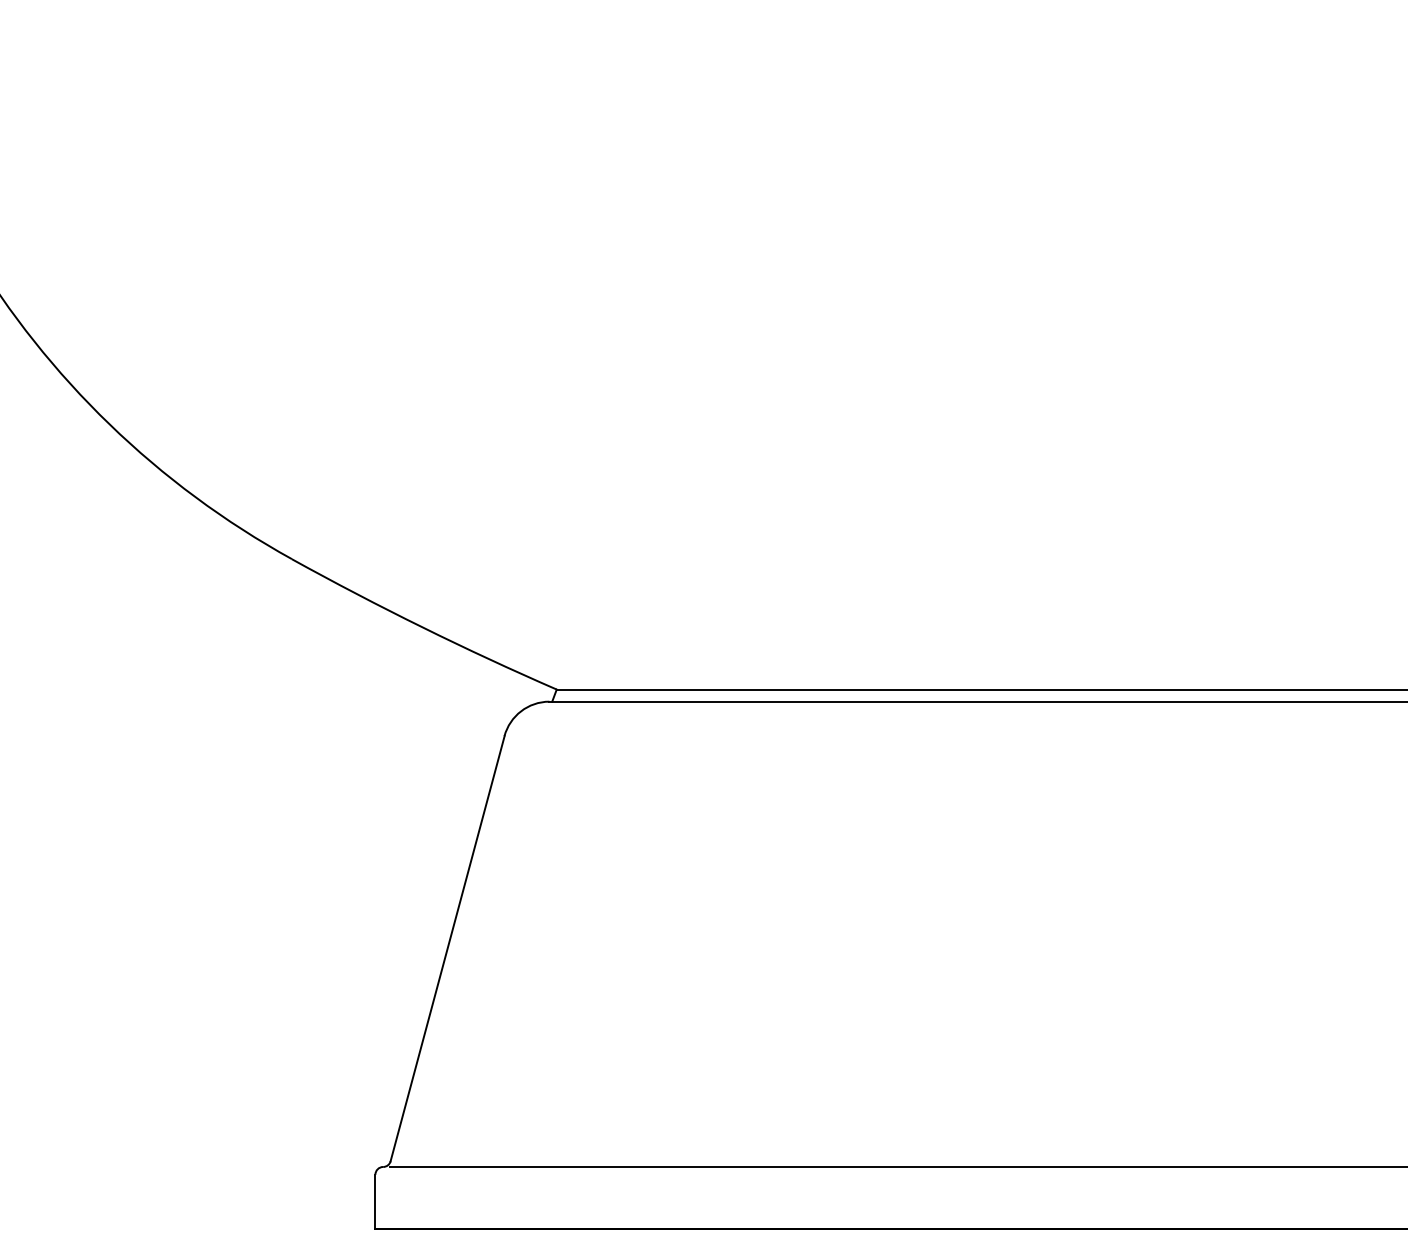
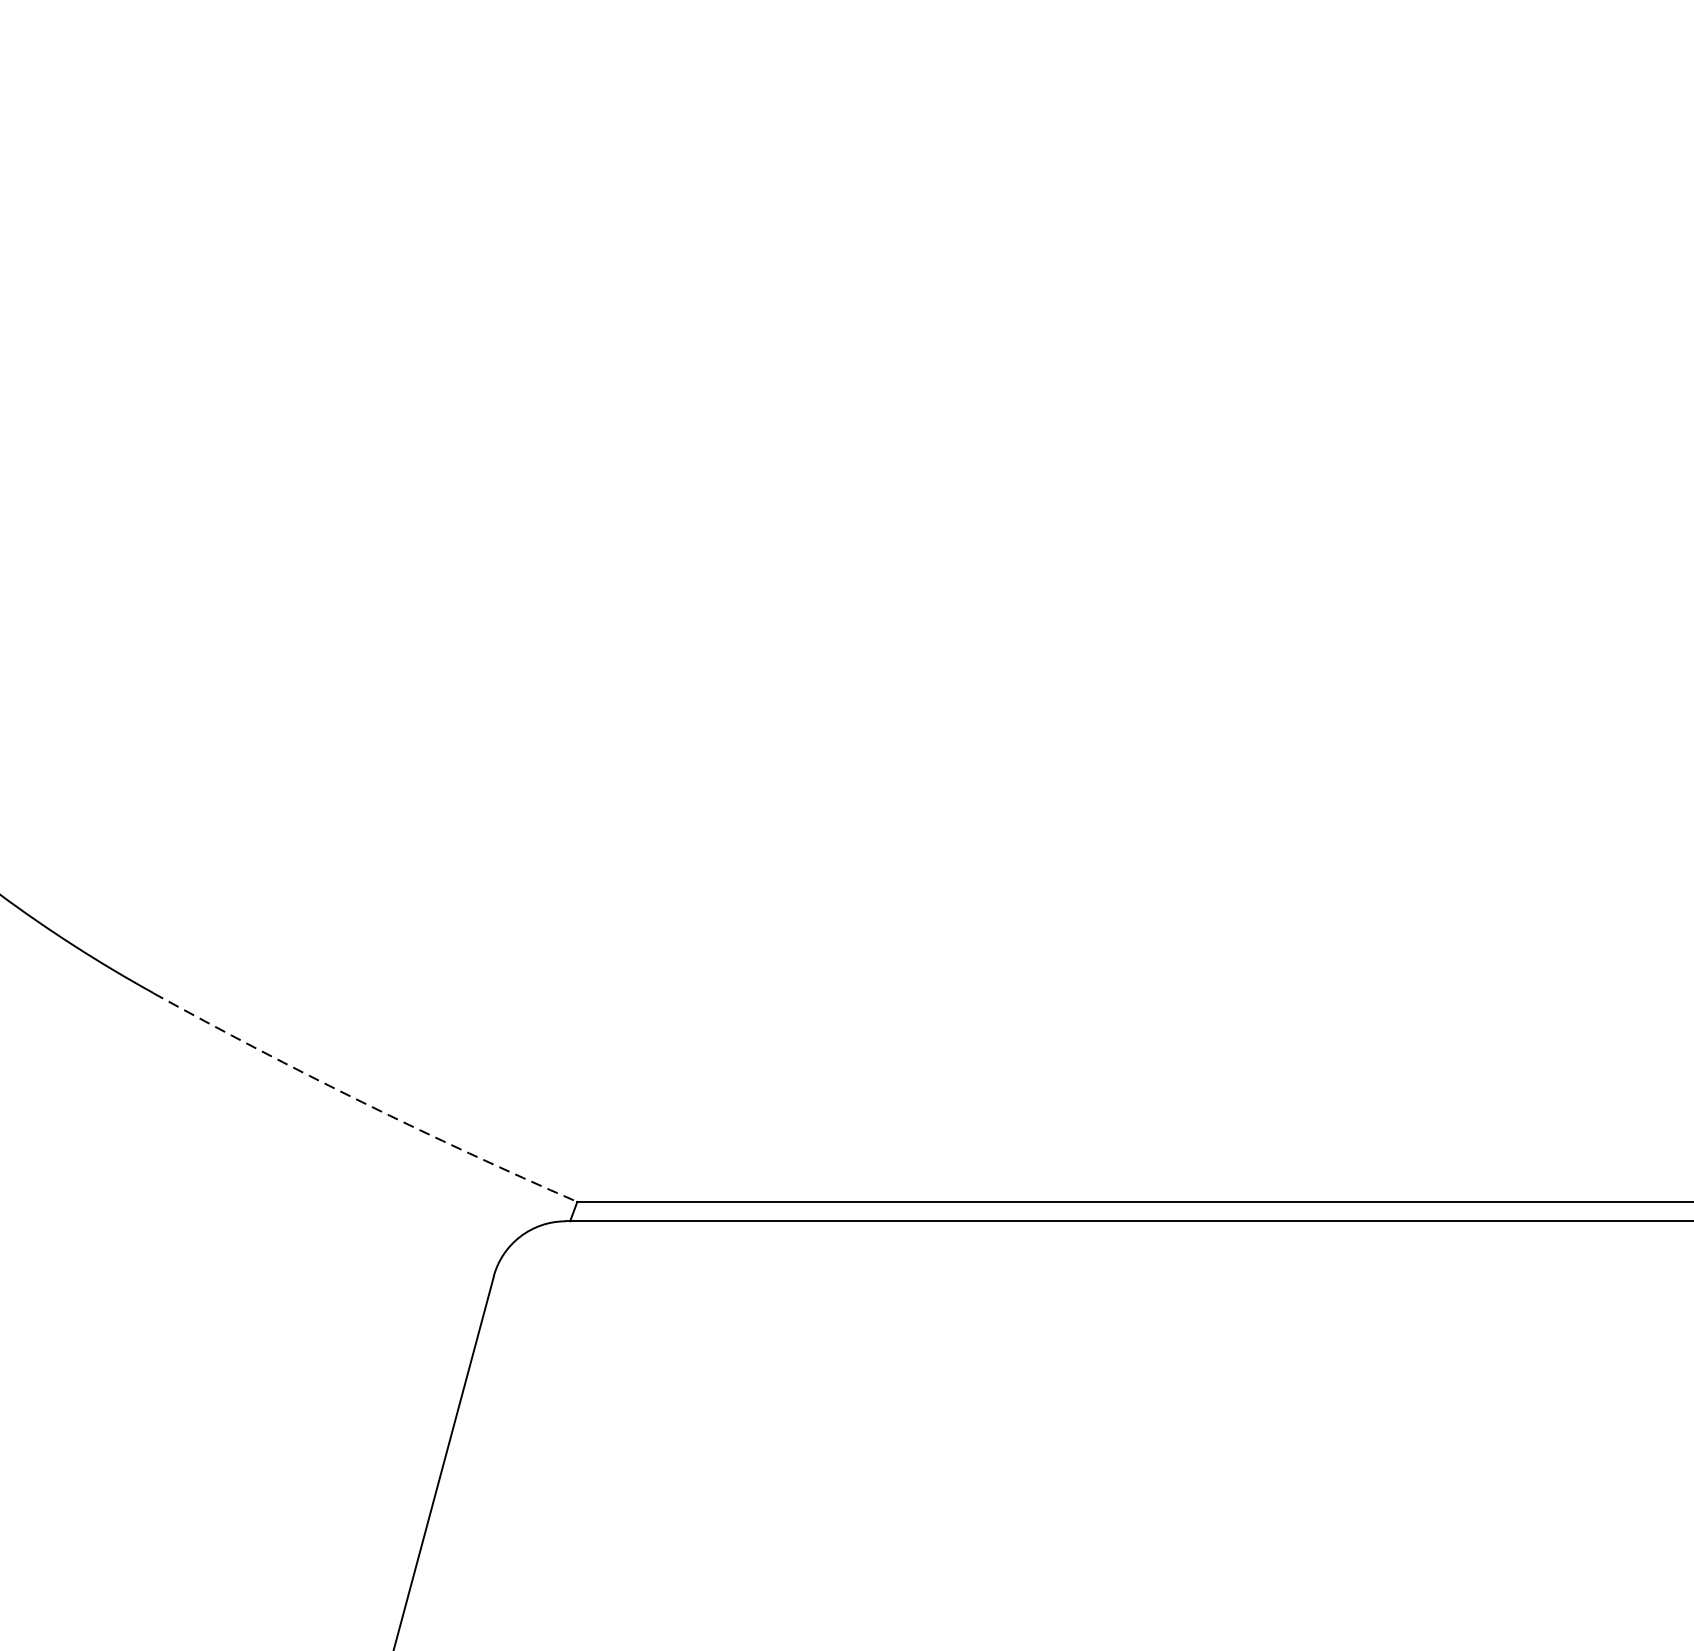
arc: (422, 627) -> (362, 1102), solid -> dashed

